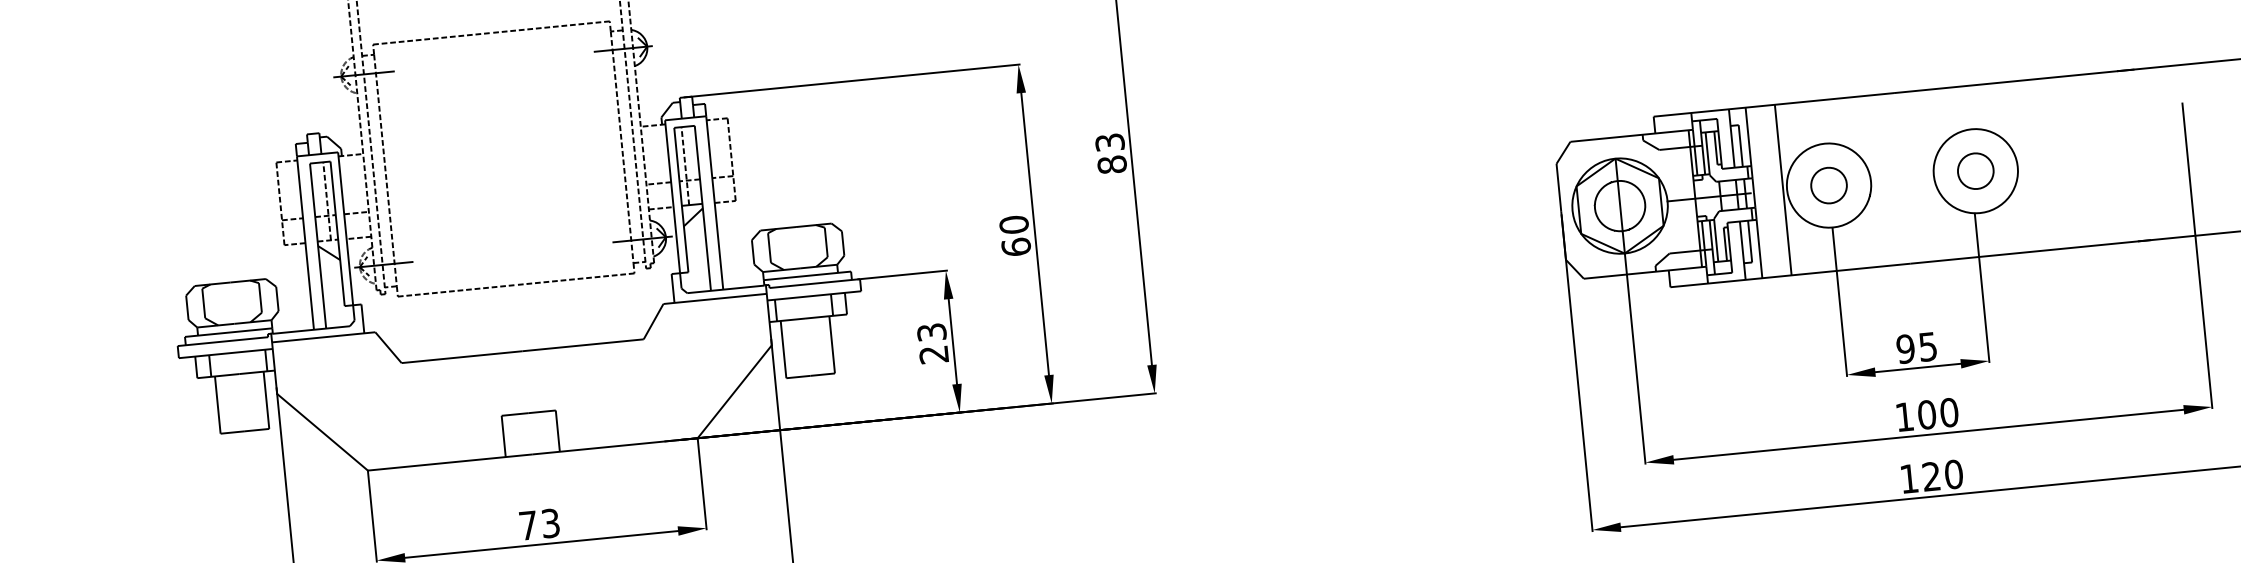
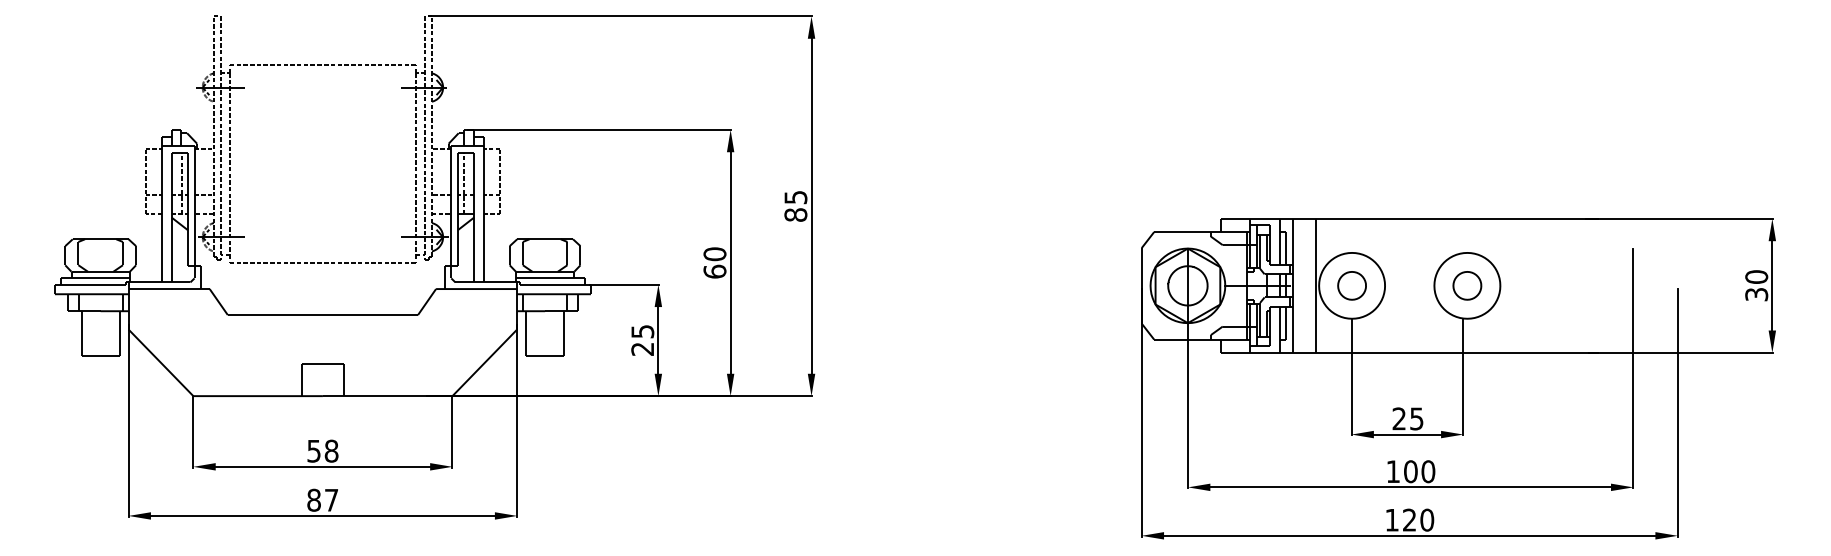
text: (1109, 142) -> (795, 197), 83 -> 85
text: (931, 332) -> (642, 331), 23 -> 25
text: (1905, 348) -> (1399, 418), 95 -> 25
text: (539, 523) -> (322, 450), 73 -> 58

